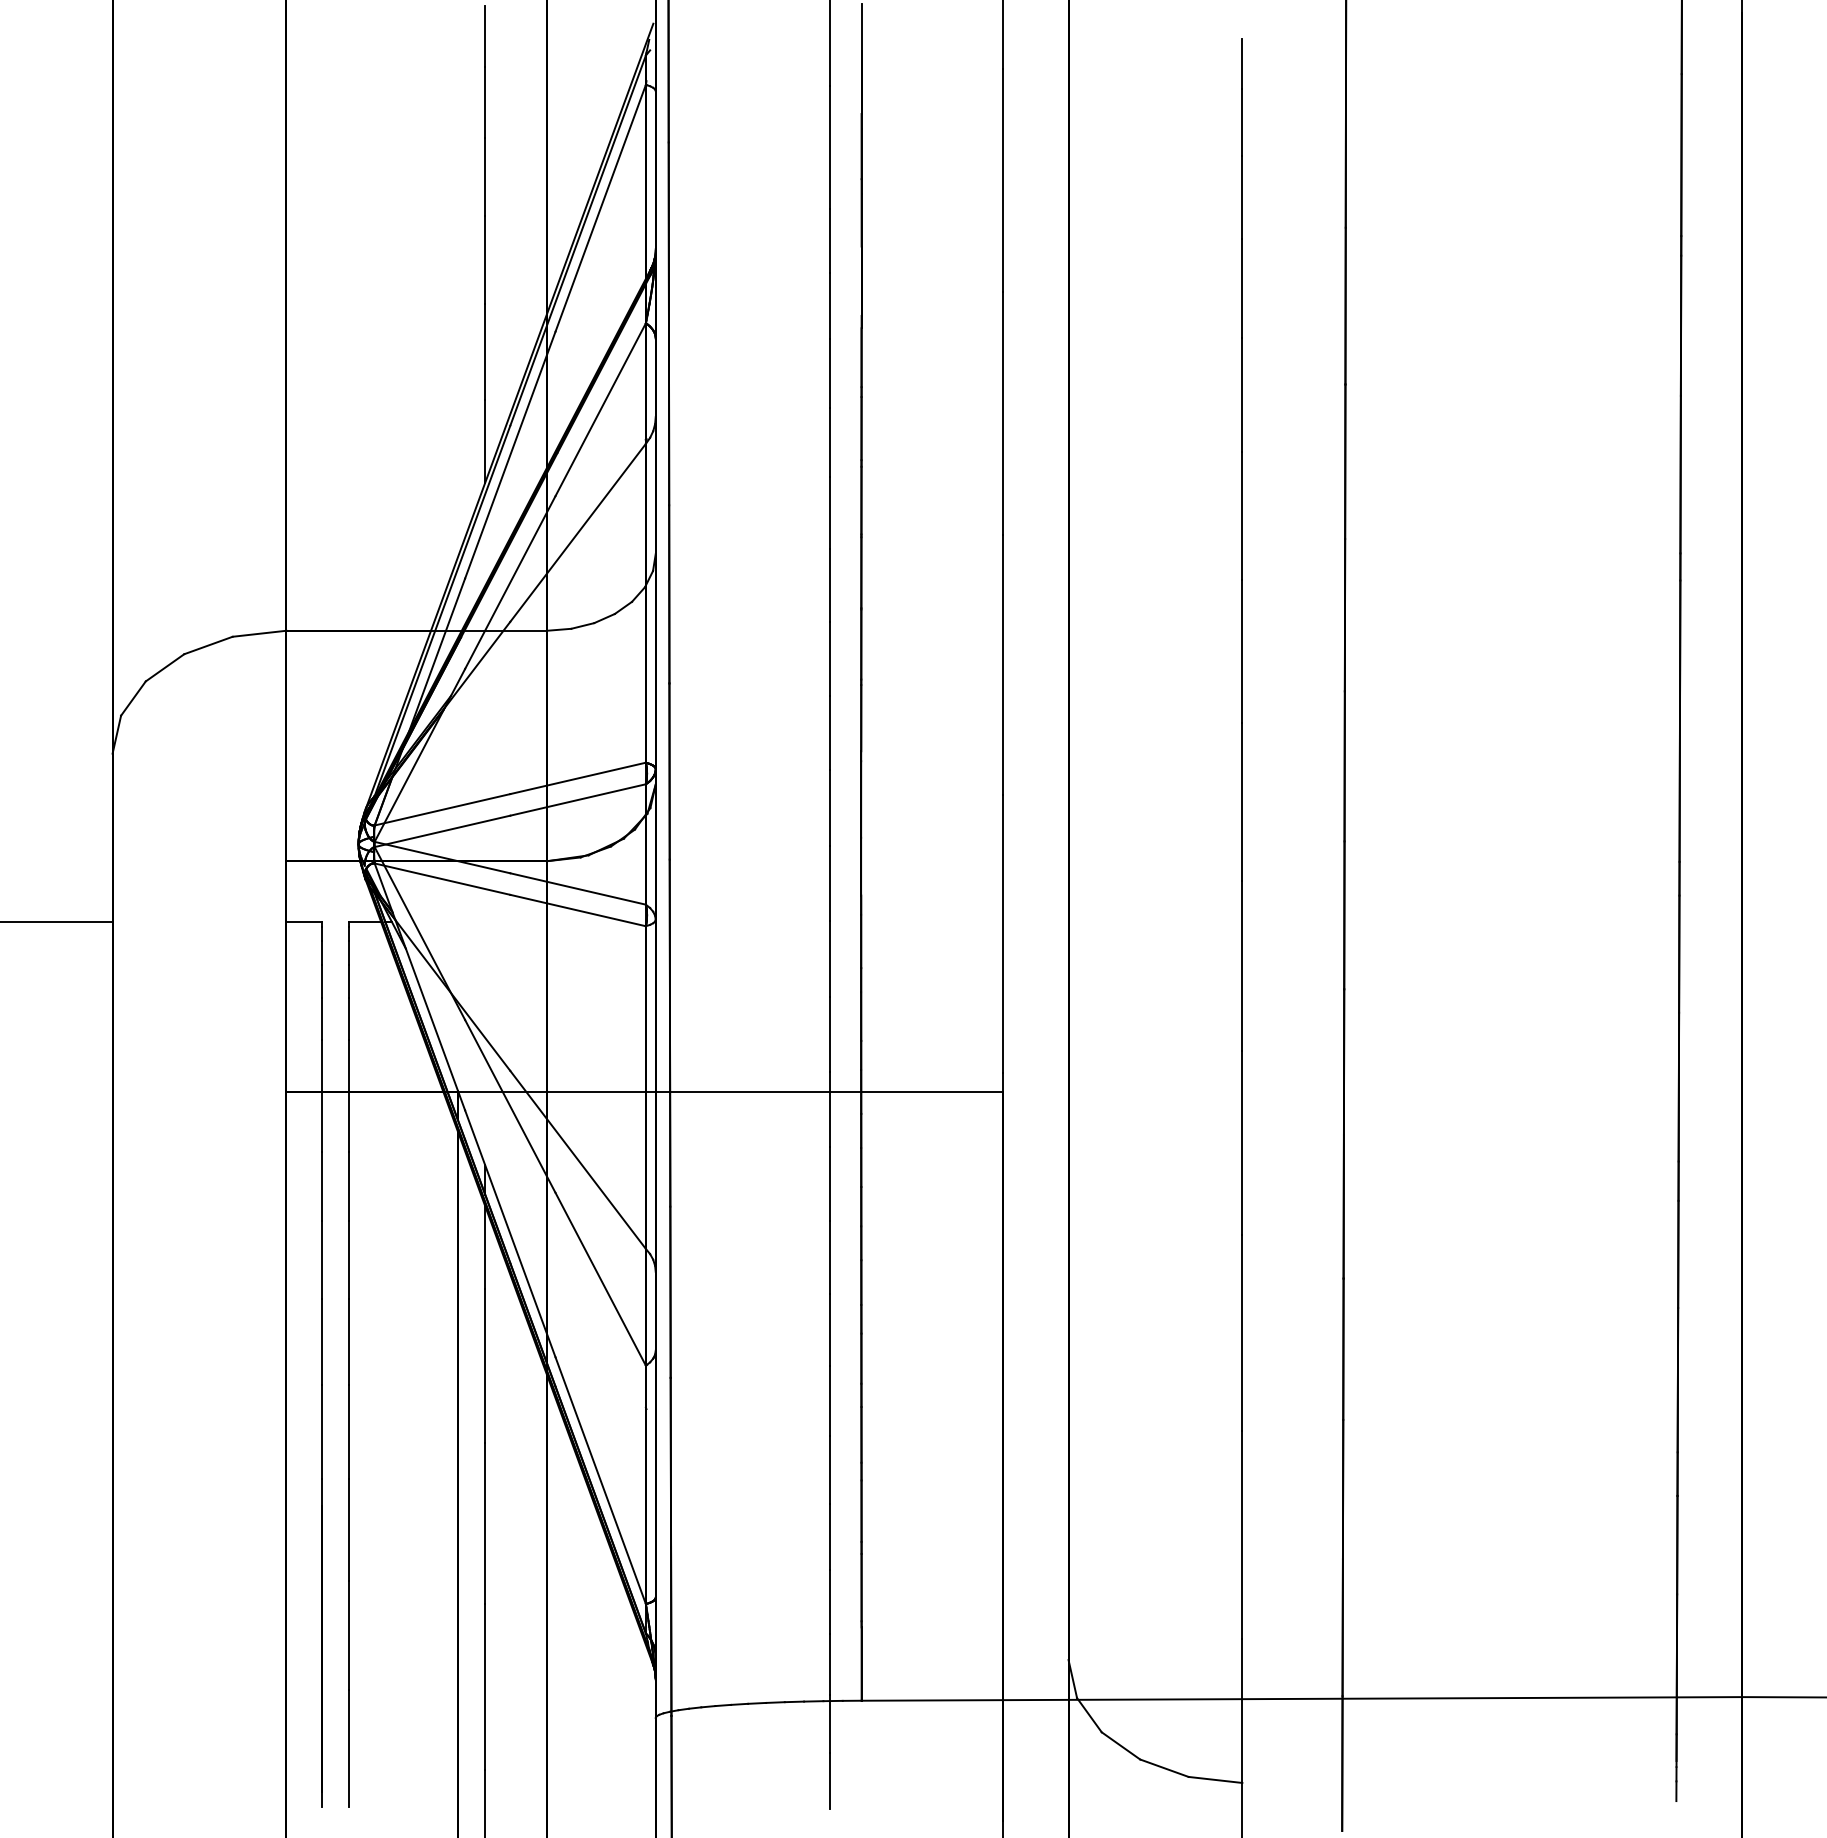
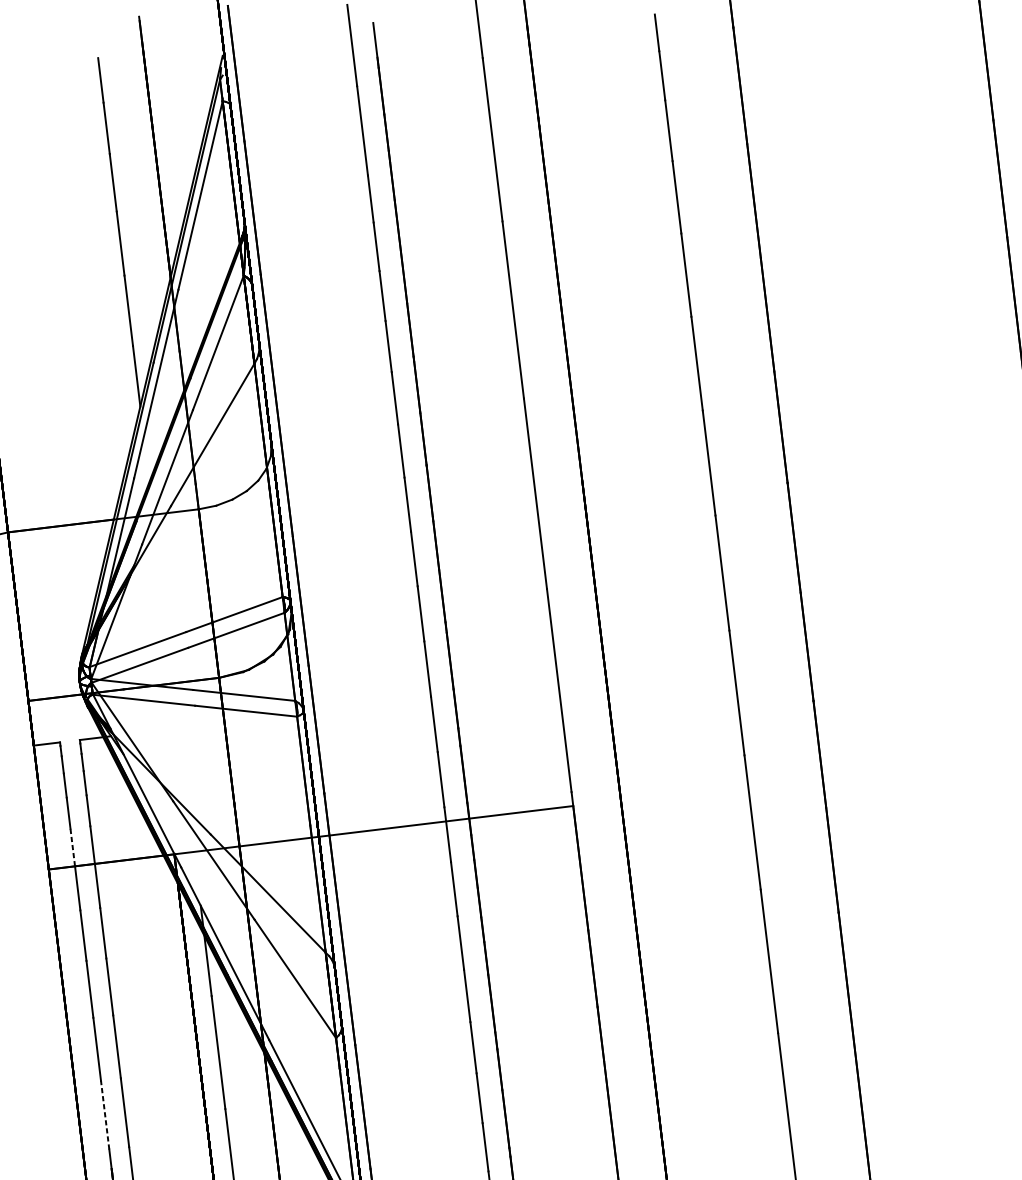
line: (322, 1065) -> (72, 847), solid -> dashed
line: (322, 1431) -> (105, 1114), solid -> dashed

